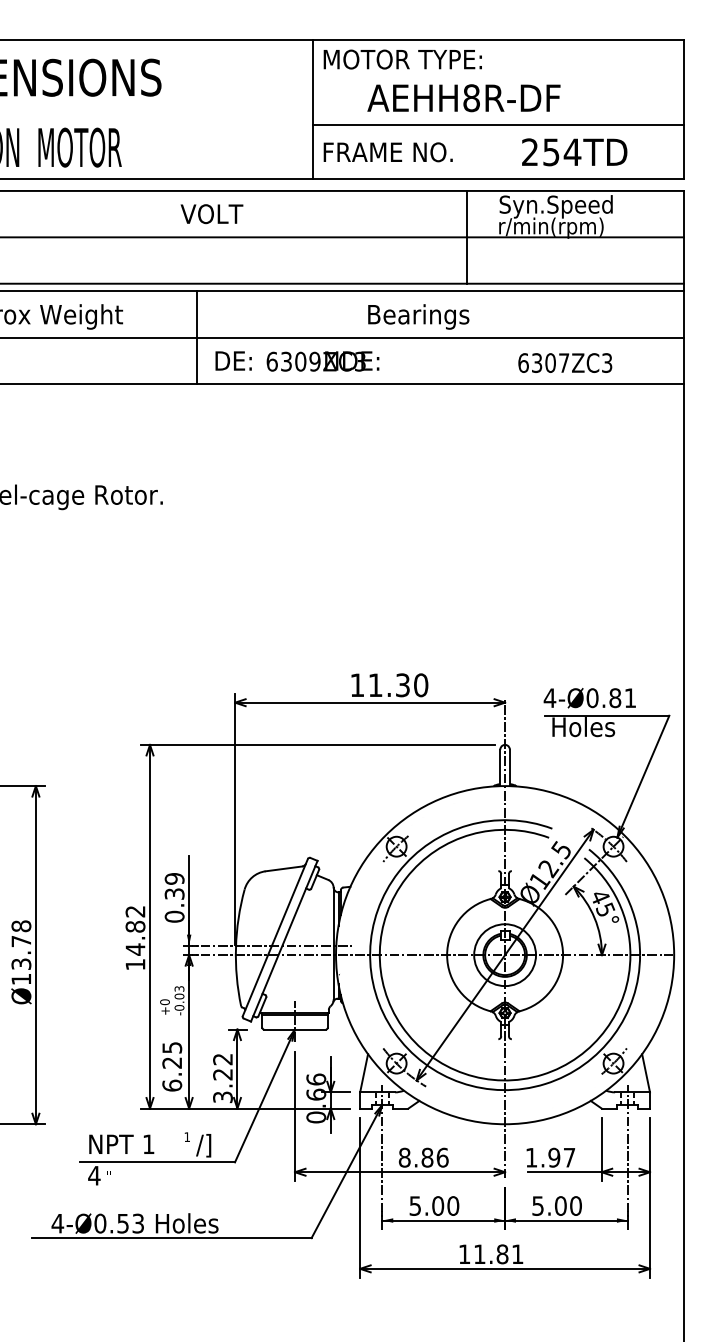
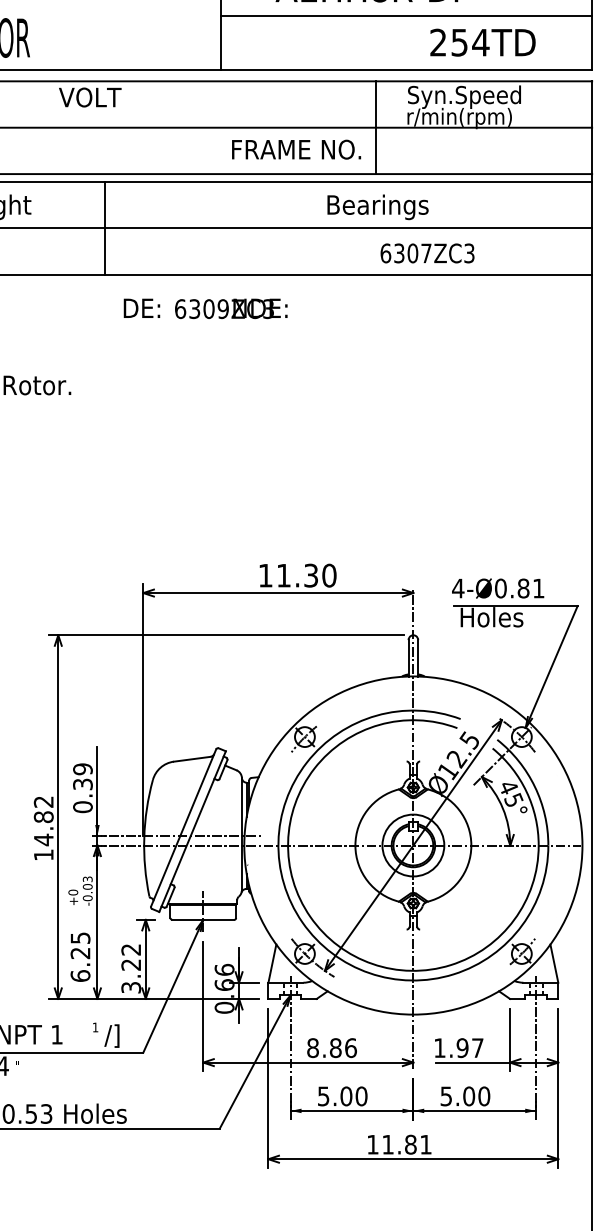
text: (387, 152) -> (295, 149), moved
text: (211, 214) -> (89, 97), moved
text: (418, 316) -> (377, 206), moved
text: (297, 361) -> (205, 308), moved
text: (565, 362) -> (427, 252), moved

